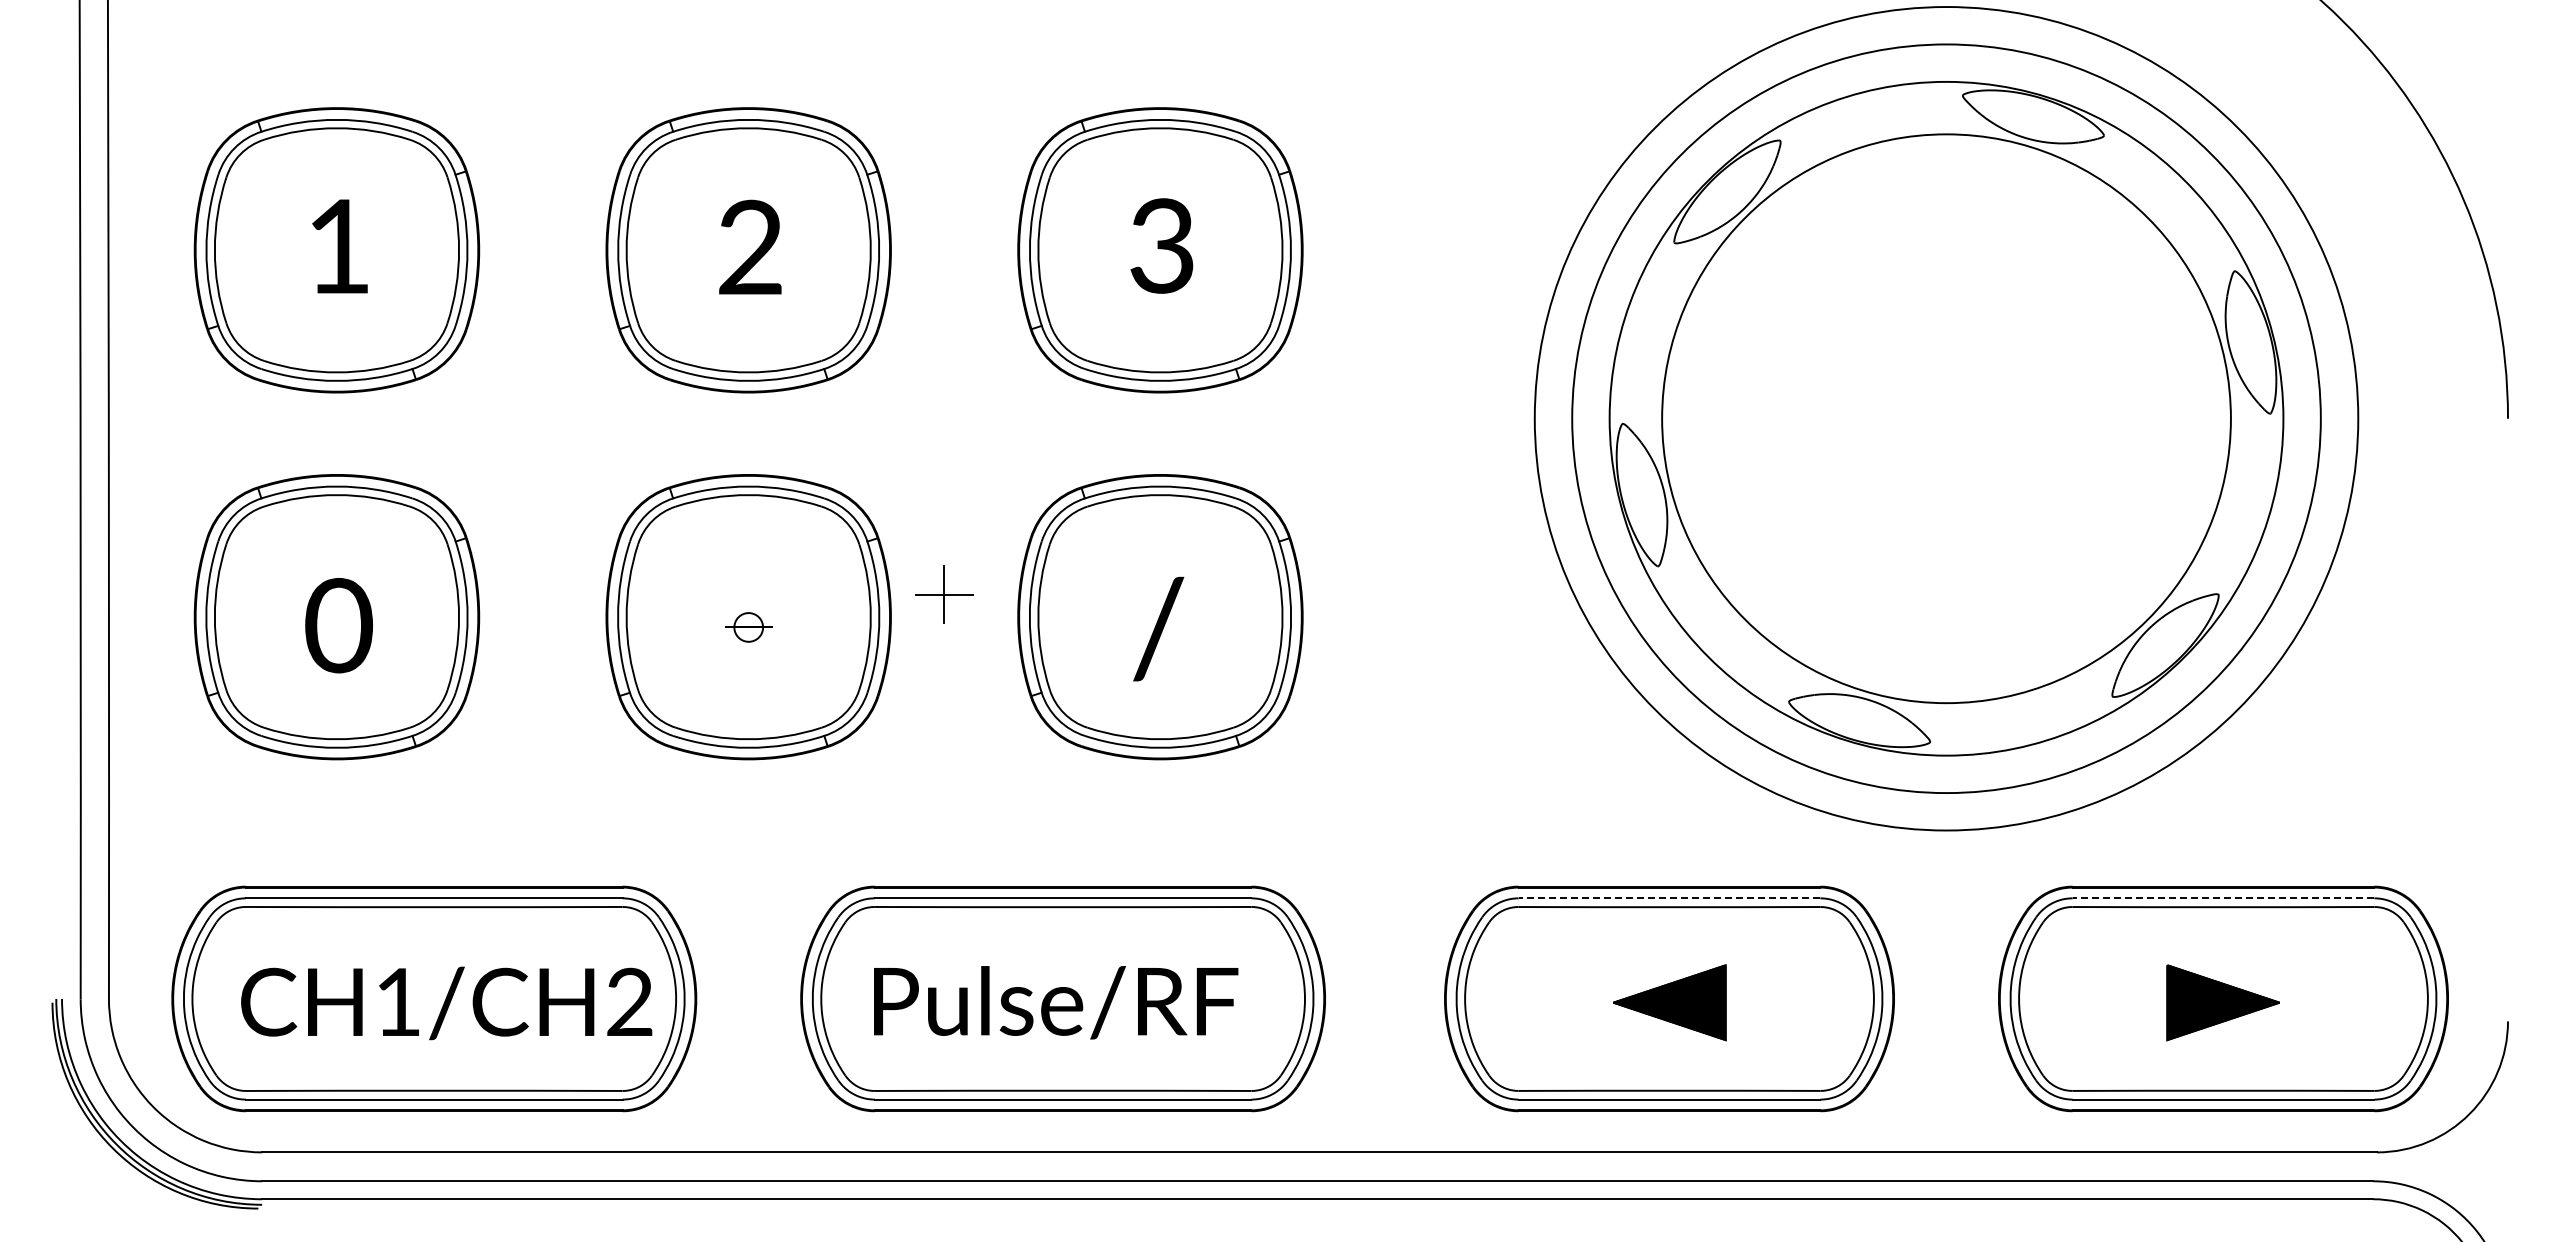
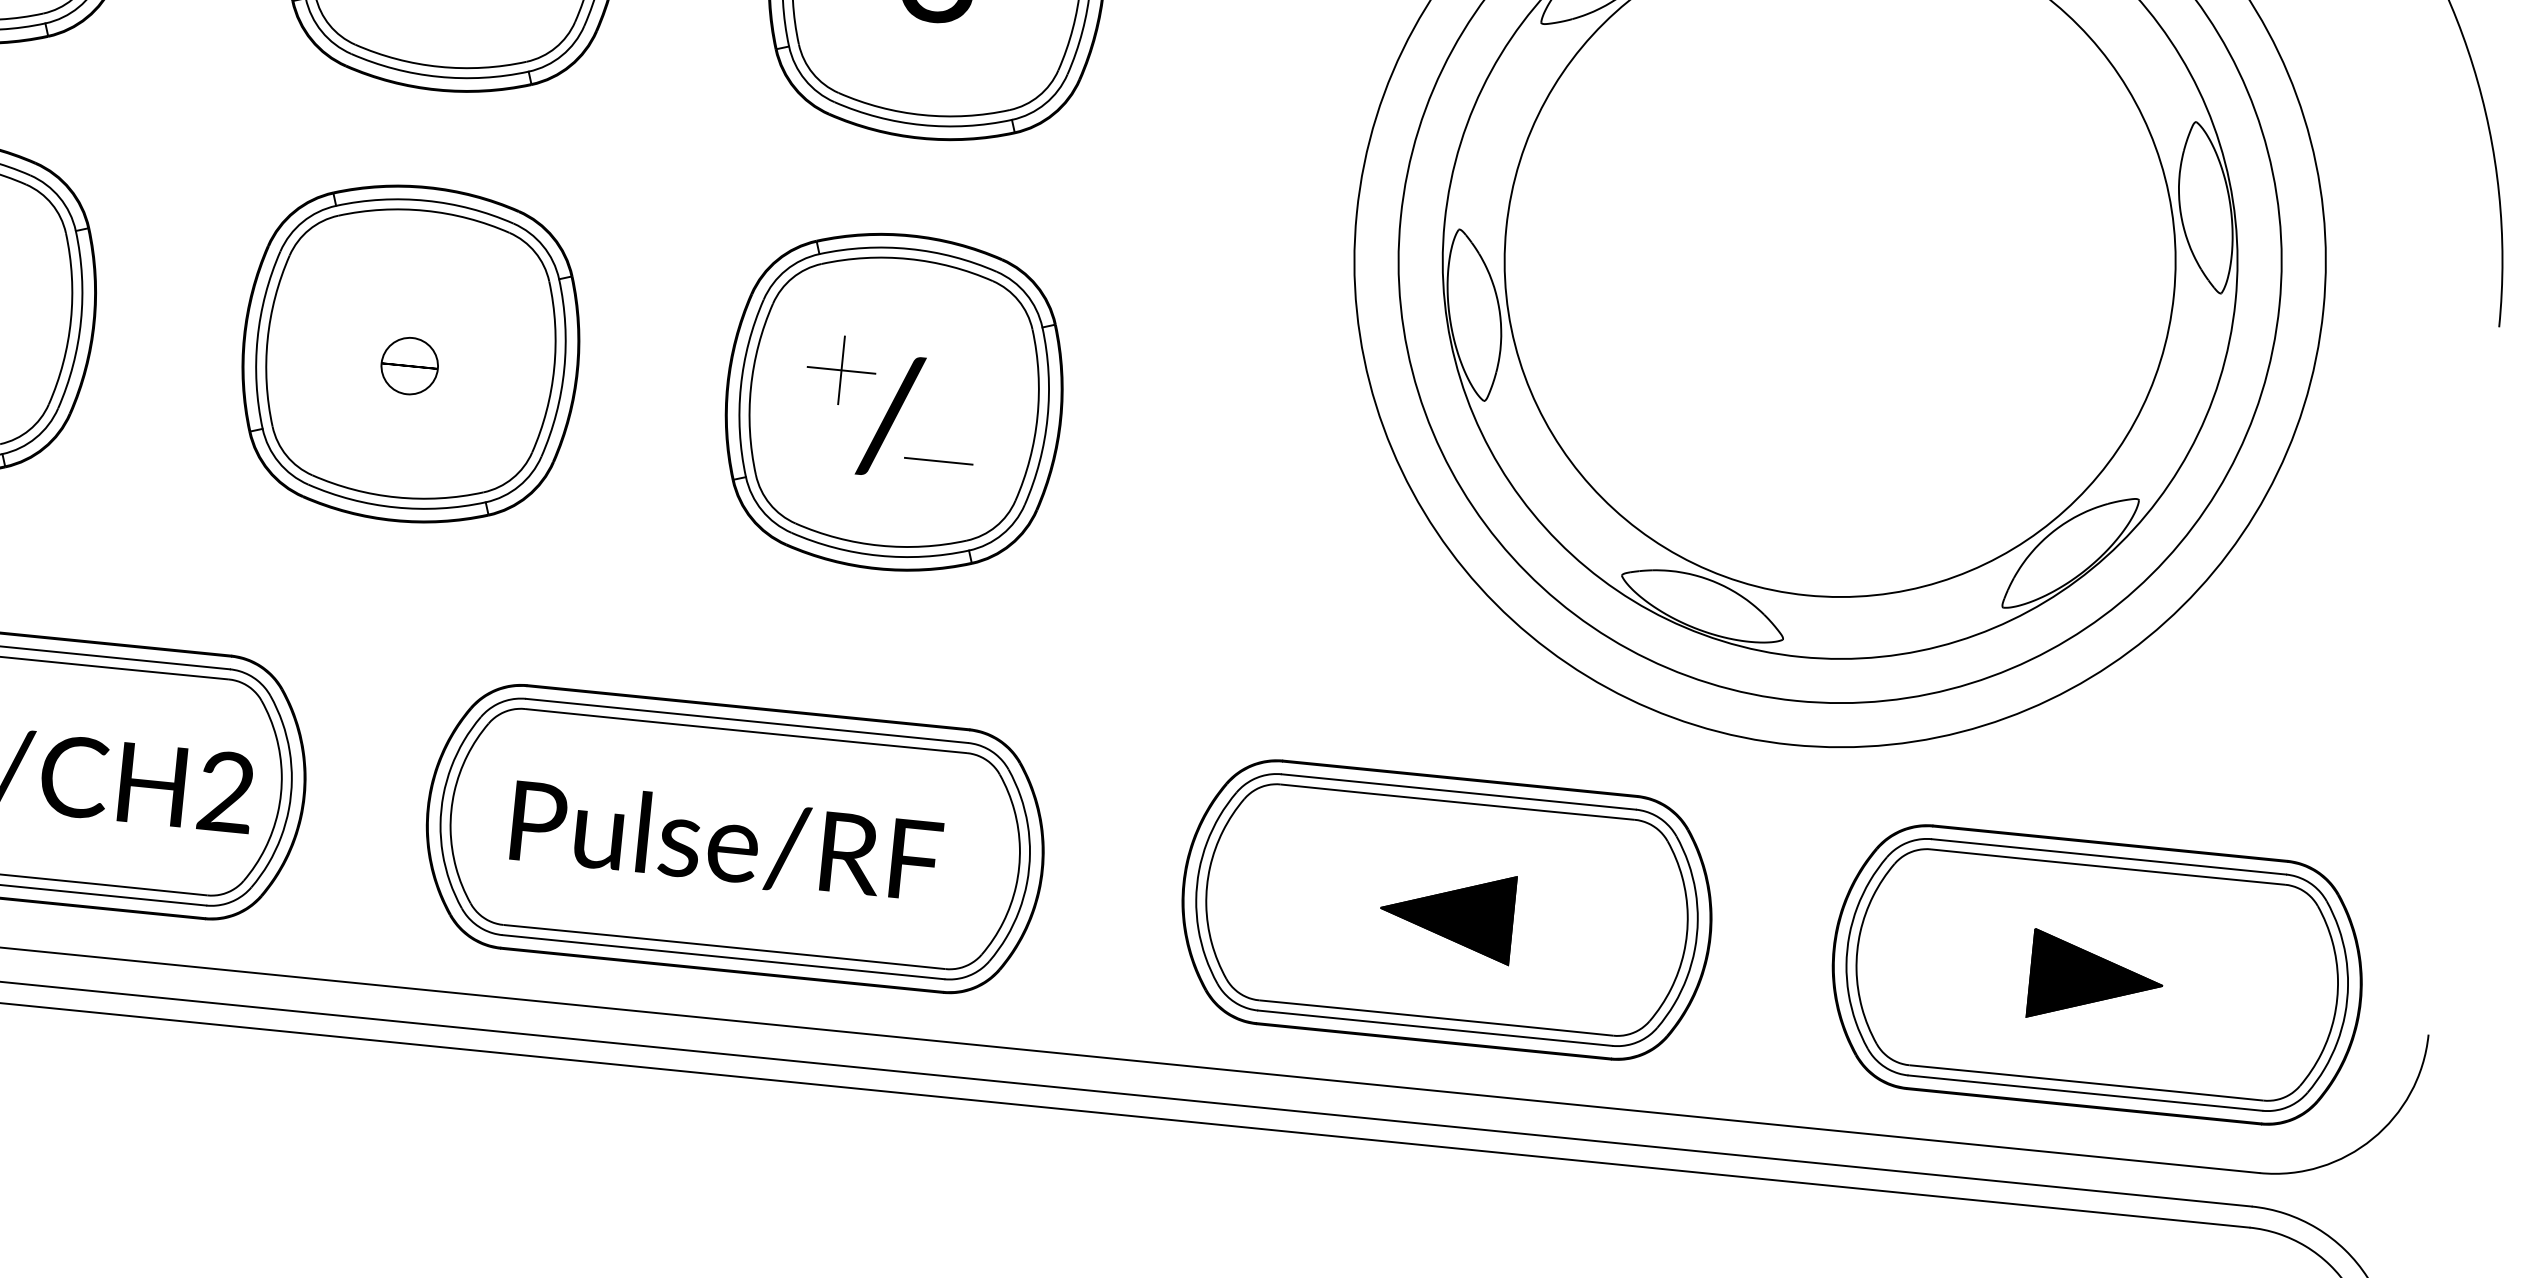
part: (944, 594) -> (841, 370), moved
circle: (748, 627) -> (409, 366), size x1.67
line: (1202, 662) -> (938, 460), added
line: (1669, 898) -> (1458, 792), dashed -> solid
line: (2223, 898) -> (2109, 857), dashed -> solid

